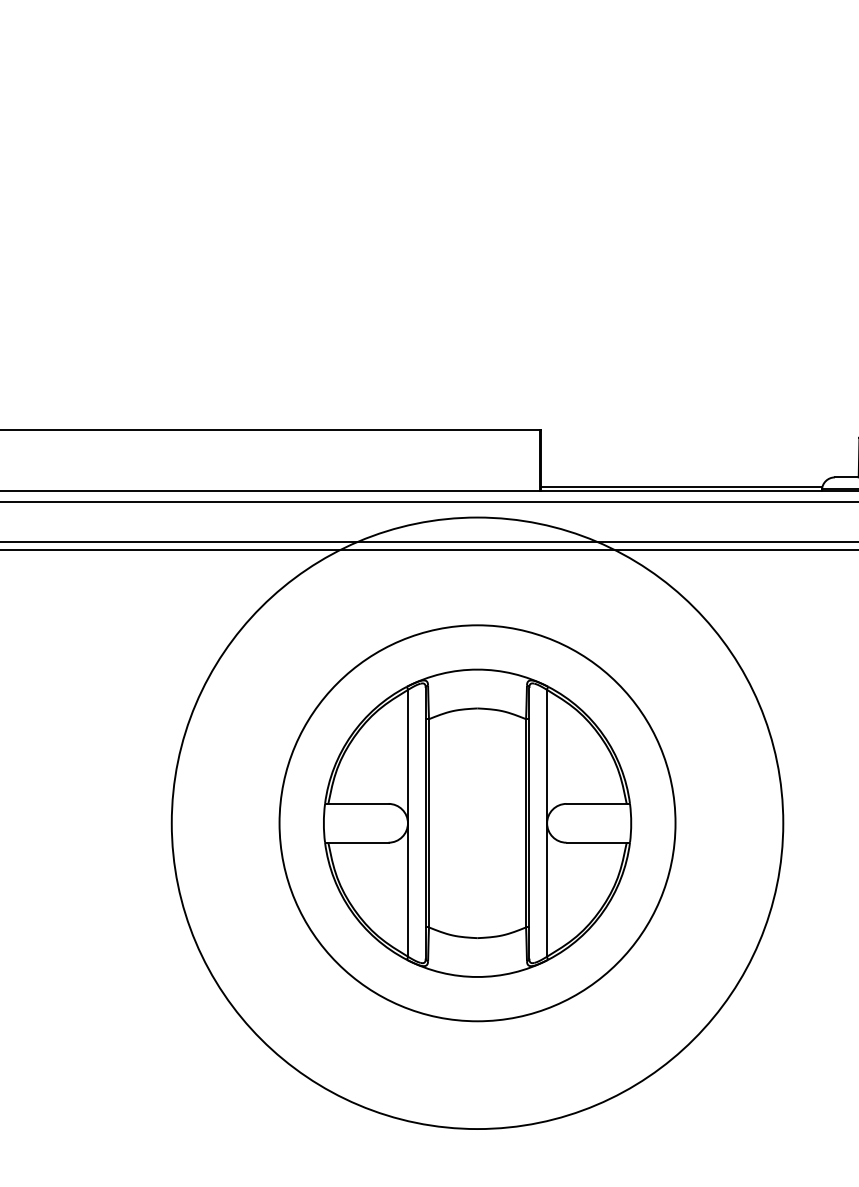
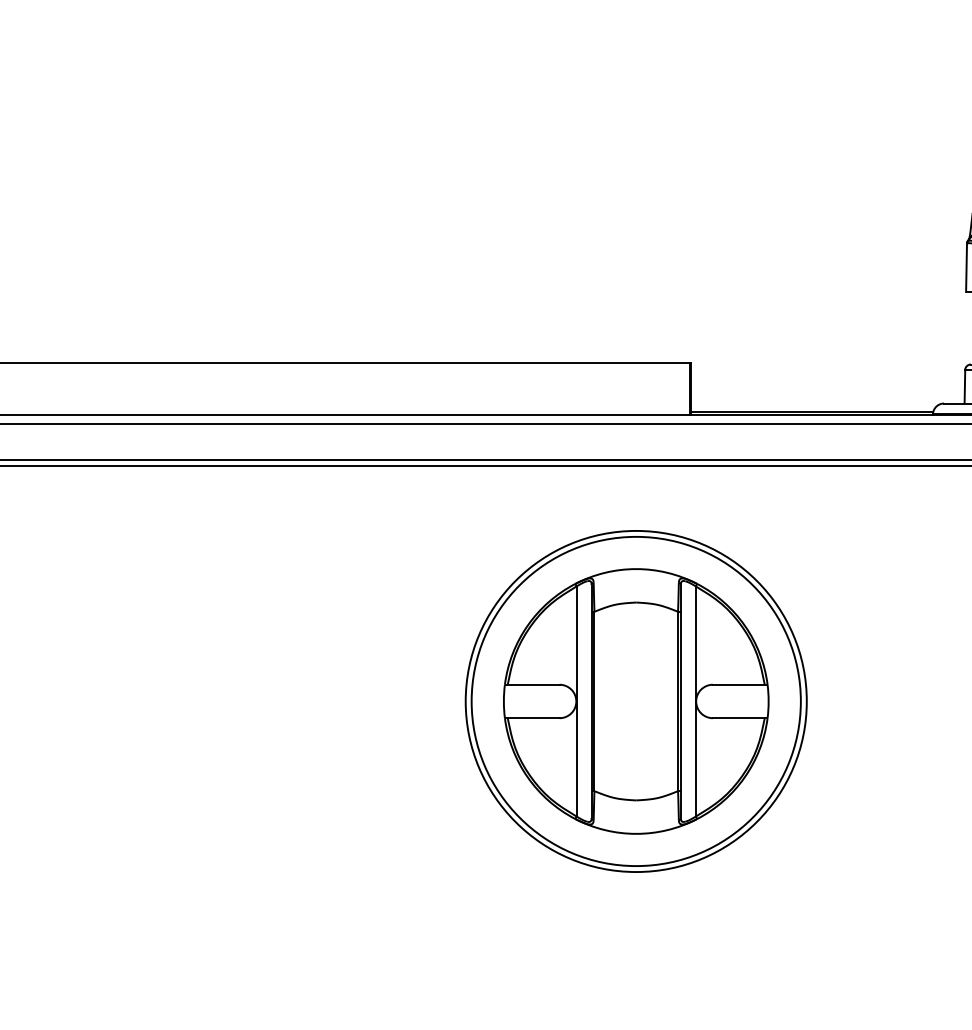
circle: (476, 823) -> (635, 701), size x0.62

